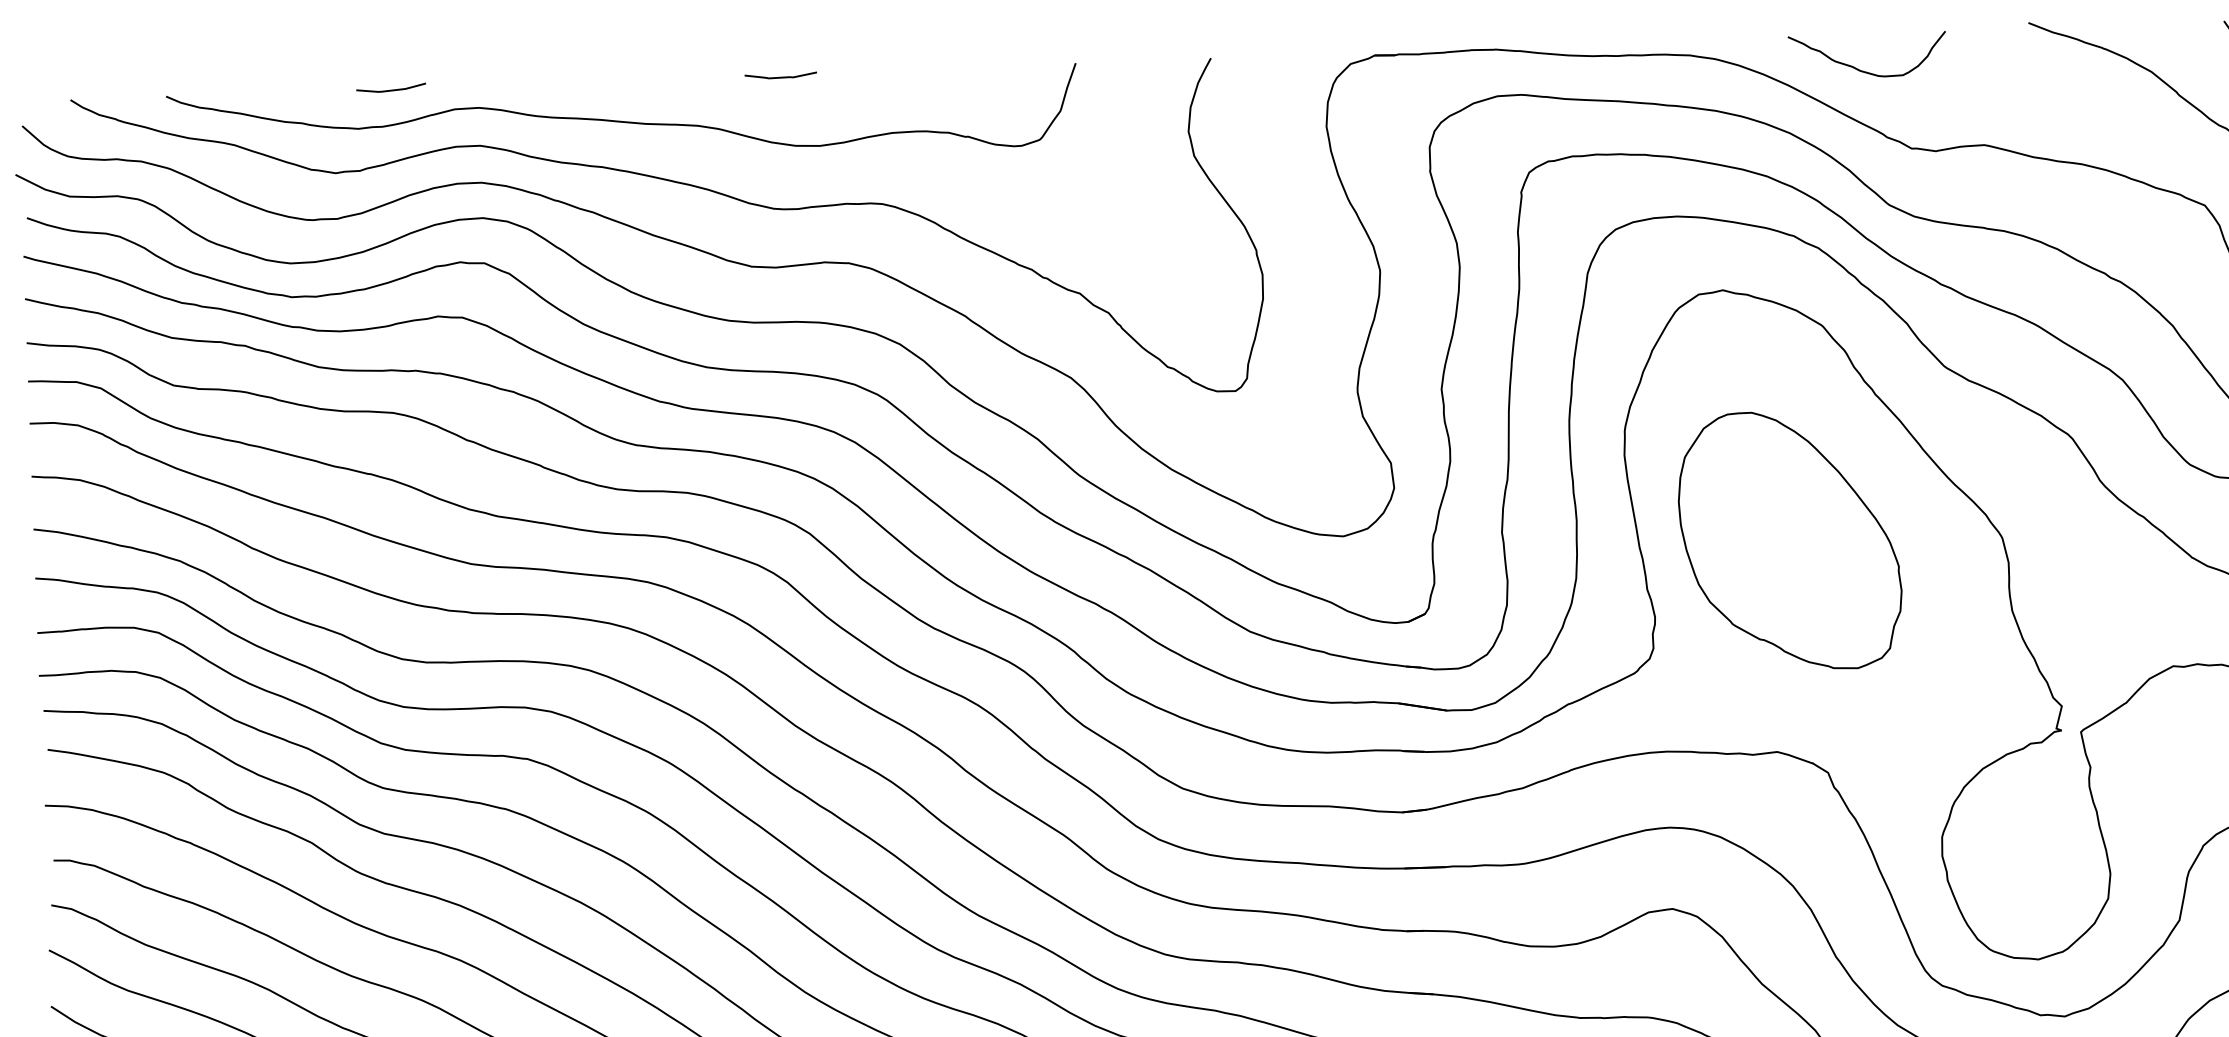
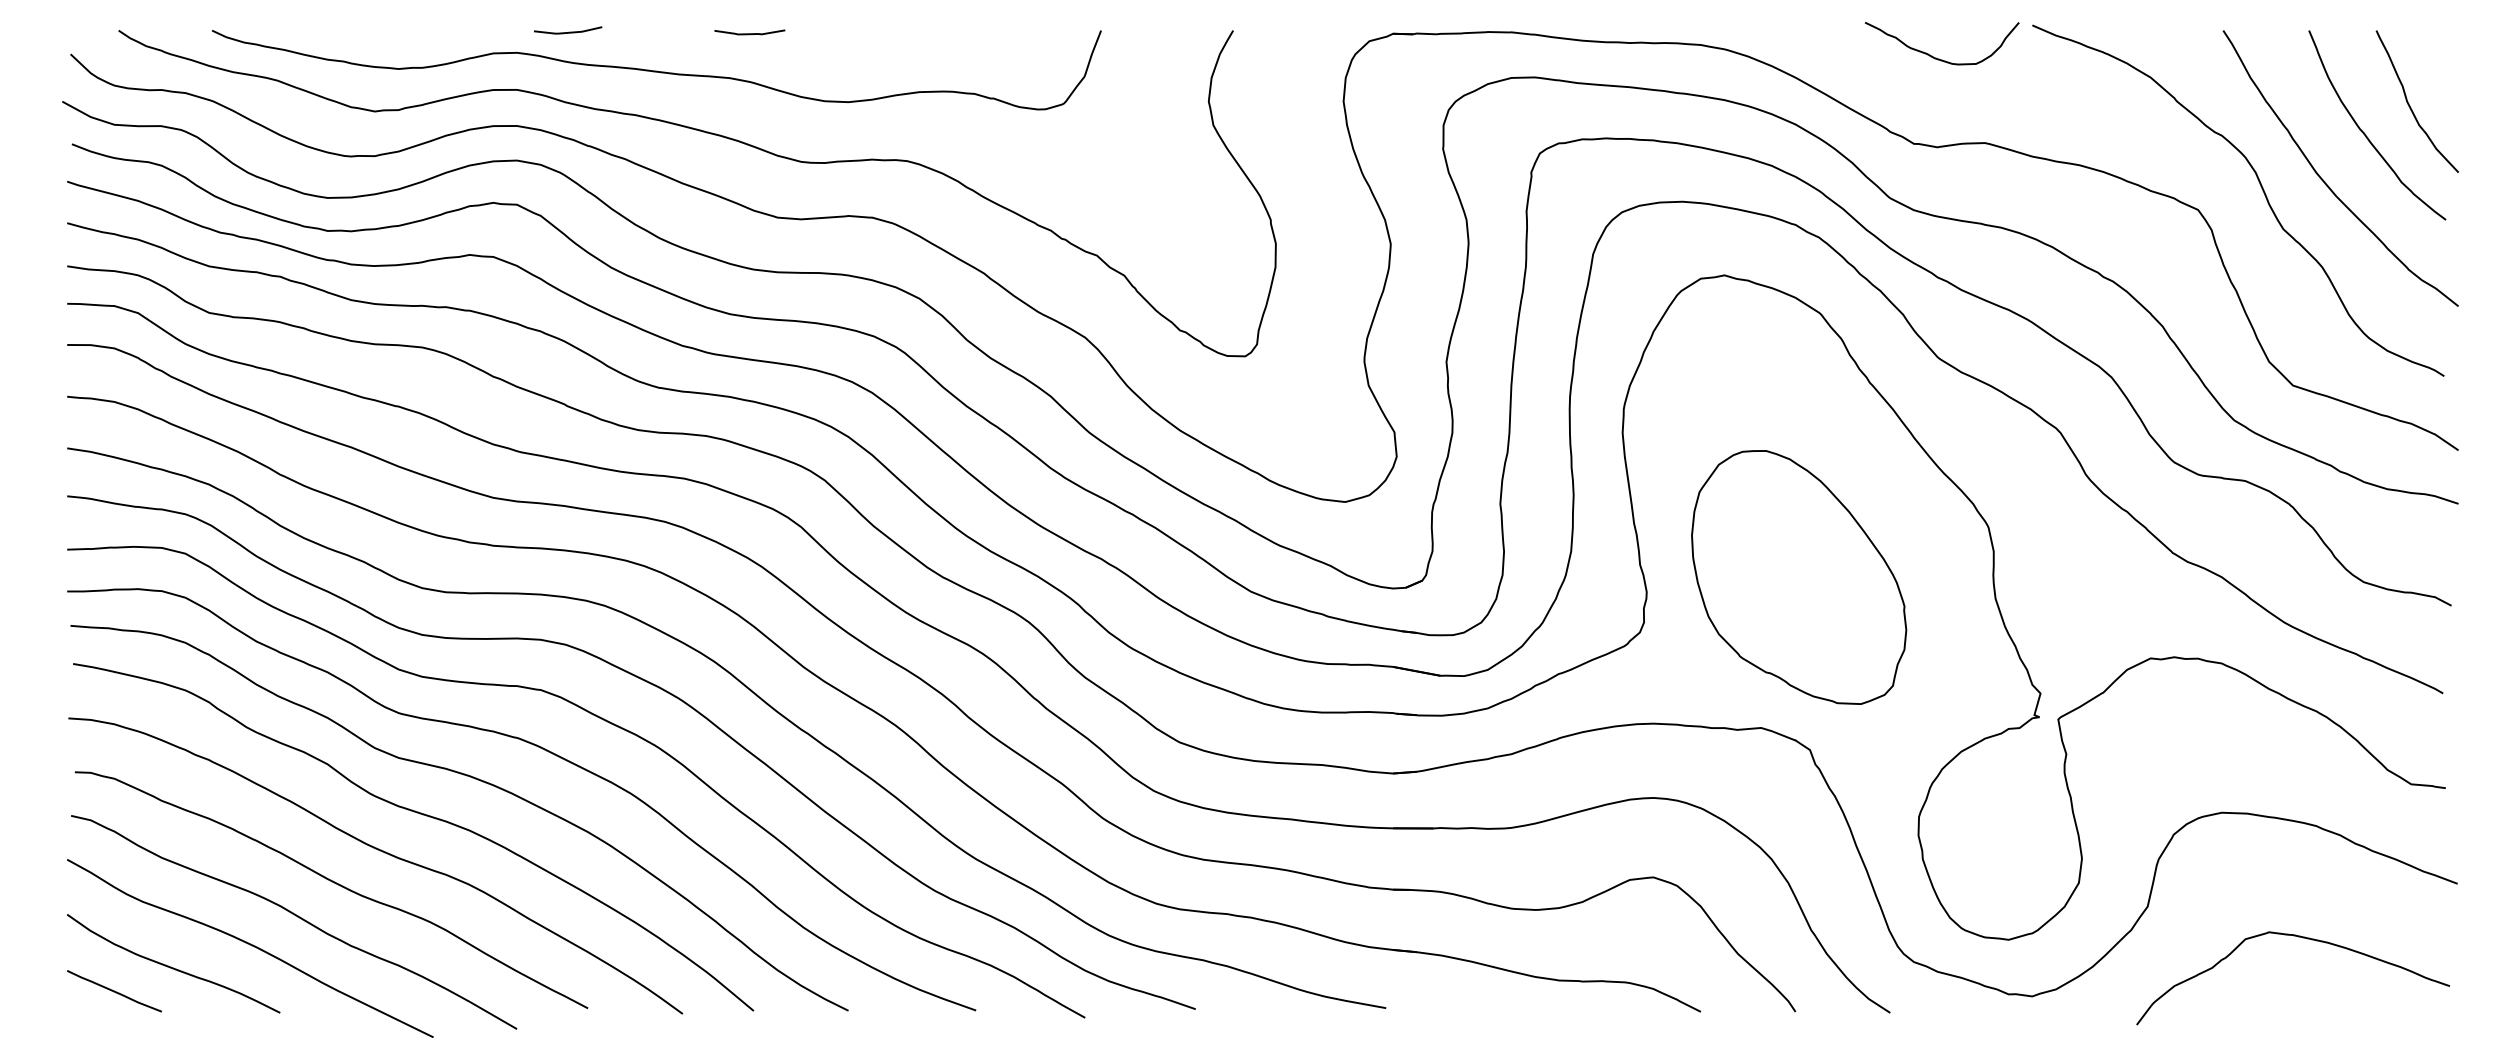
curve: (1862, 70) -> (1936, 57), moved
curve: (780, 76) -> (749, 33), moved
line: (391, 89) -> (568, 31), moved
part: (1790, 540) -> (1799, 577), moved

